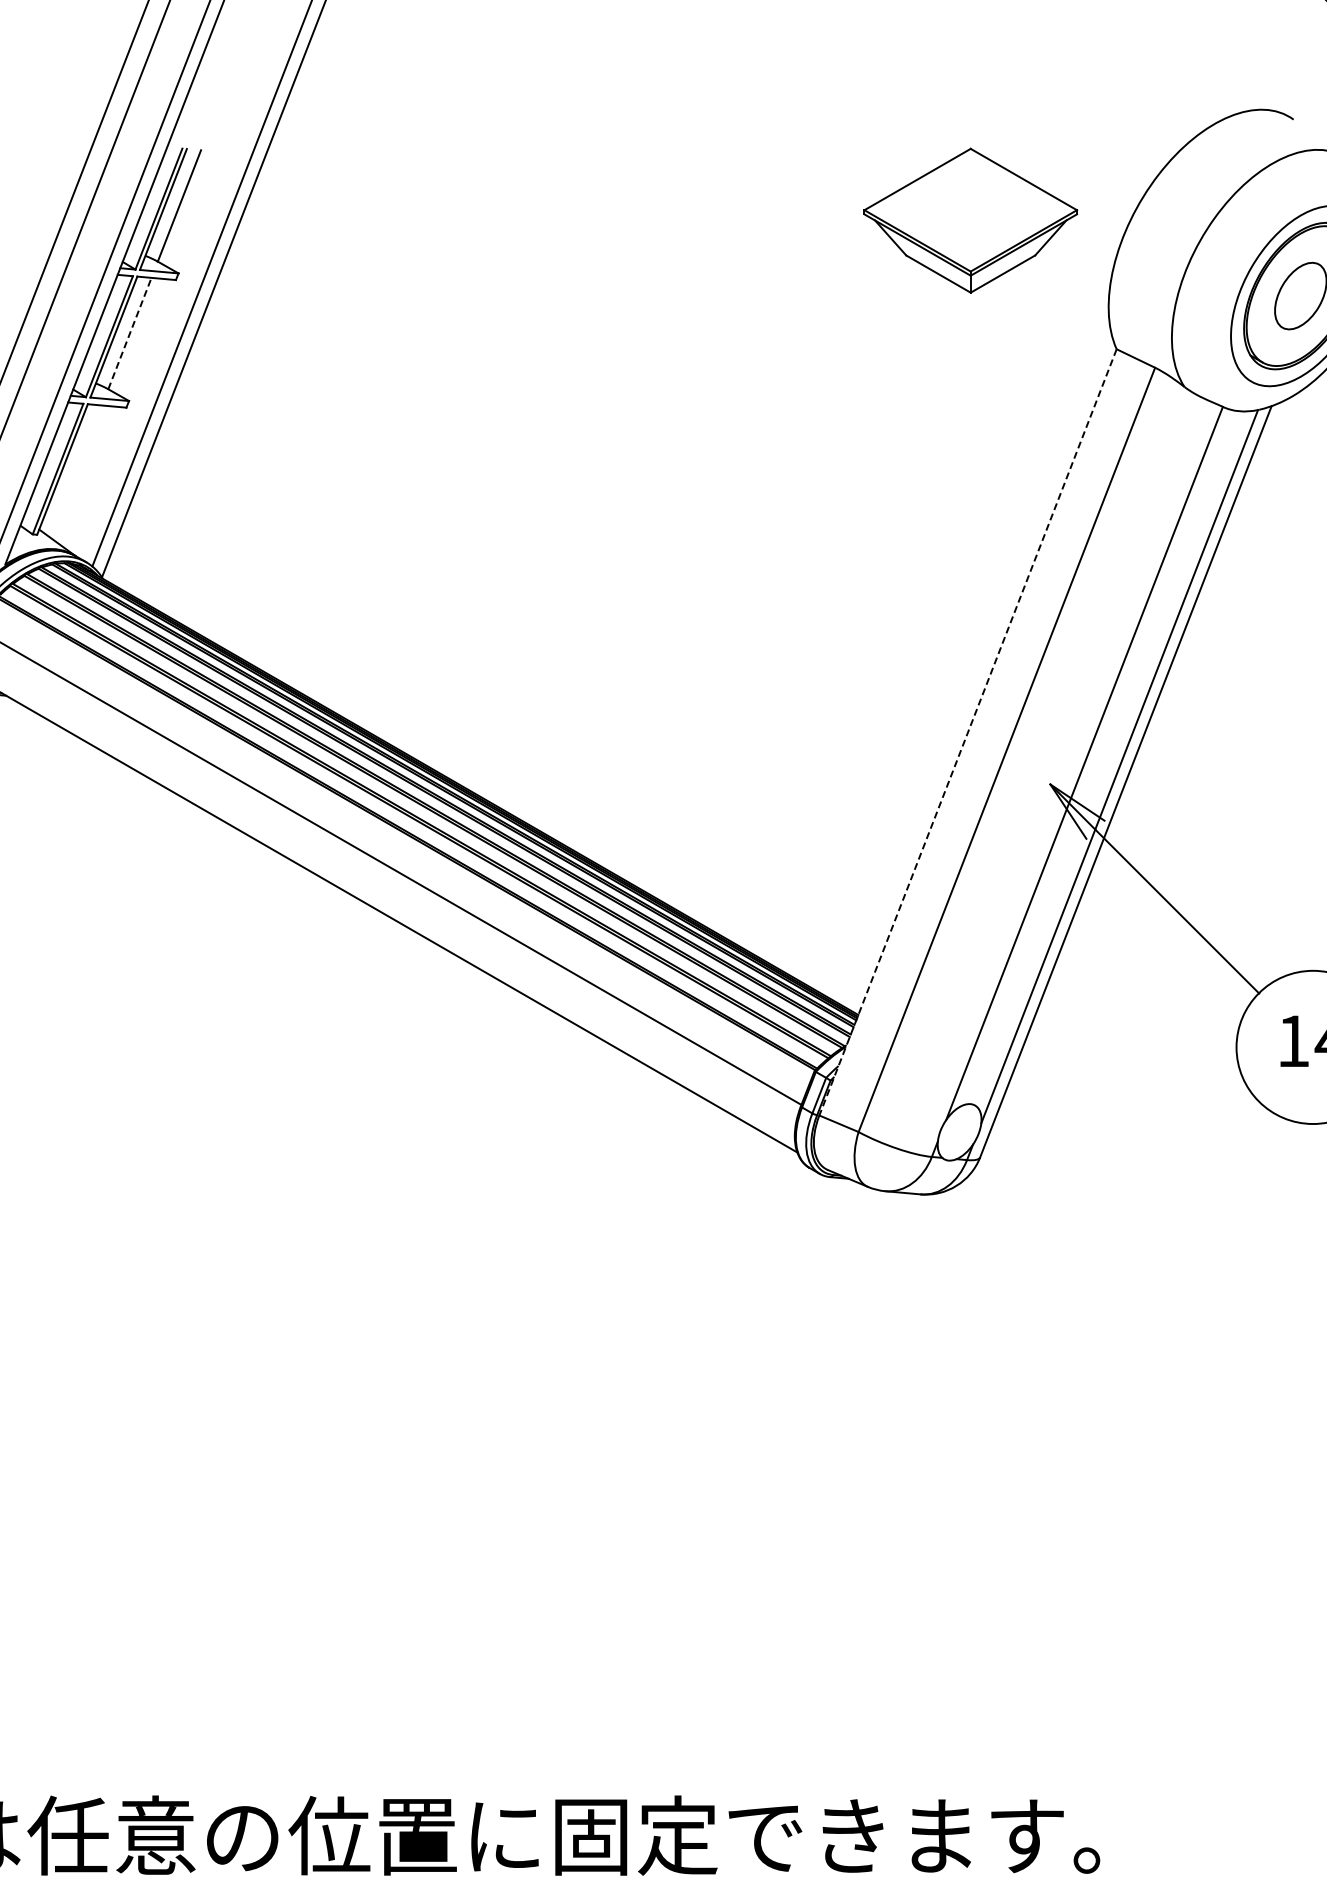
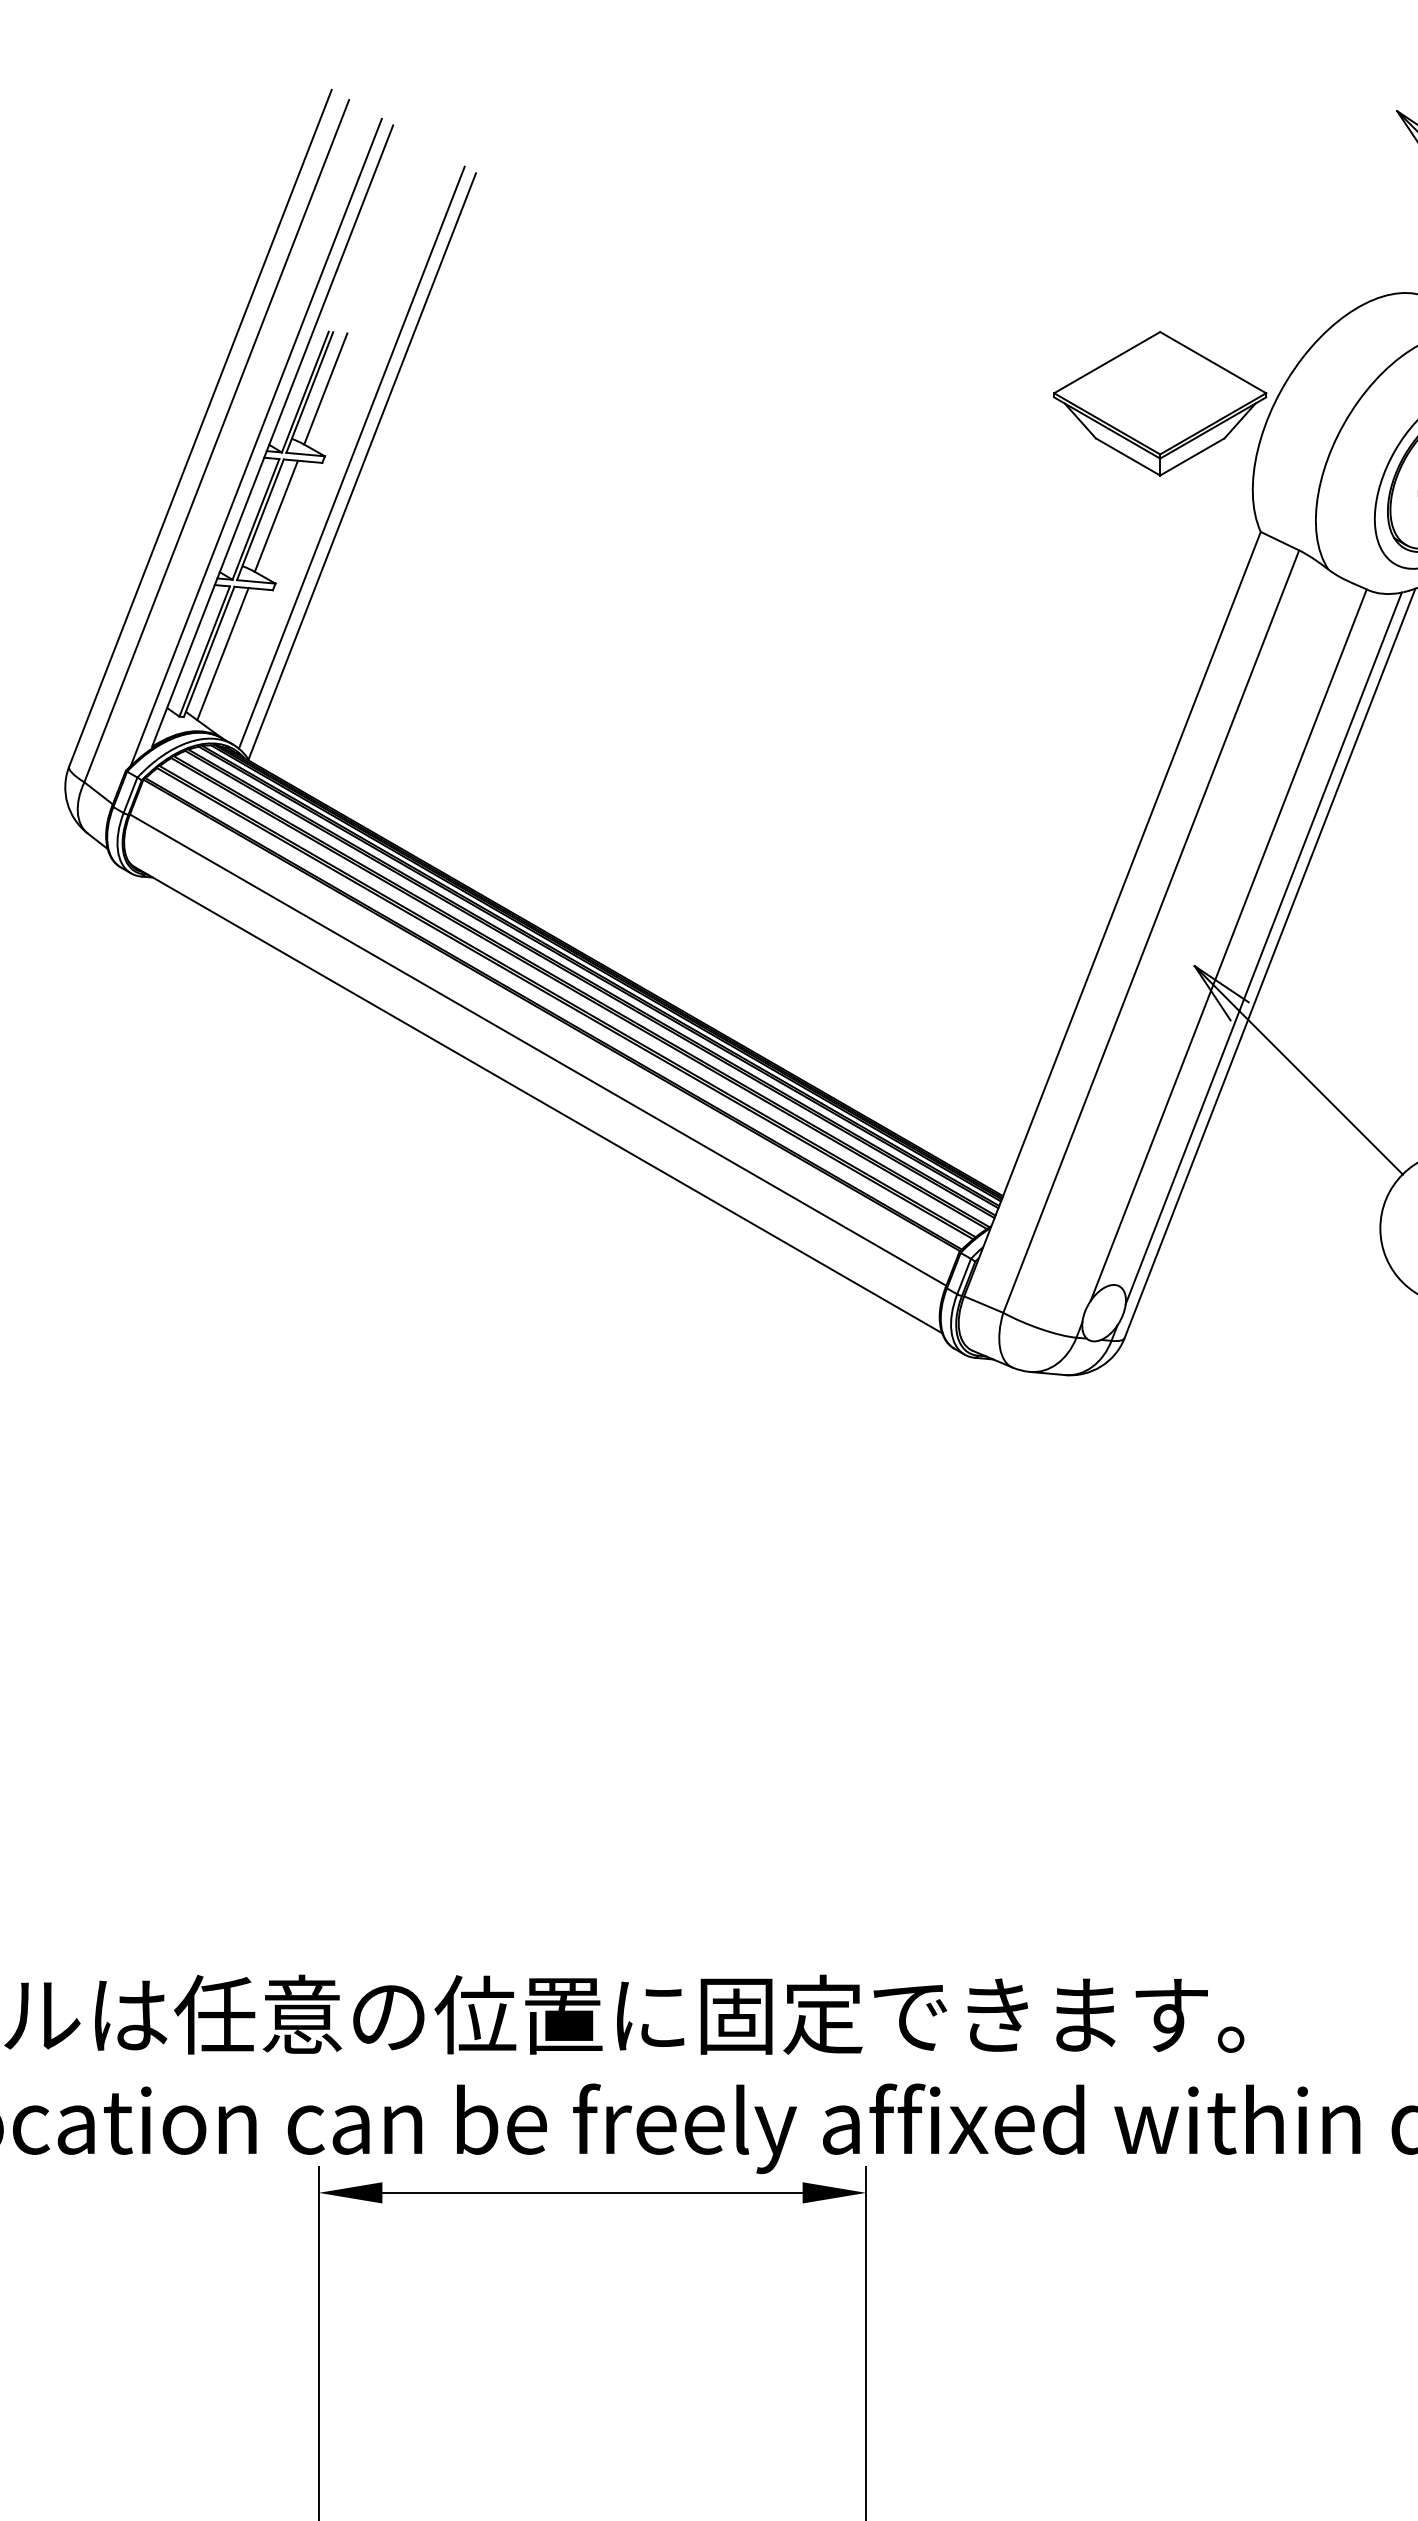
part: (971, 220) -> (1160, 403), moved
line: (130, 333) -> (276, 516), dashed -> solid
line: (75, 472) -> (222, 654), added
line: (968, 732) -> (1112, 914), dashed -> solid

